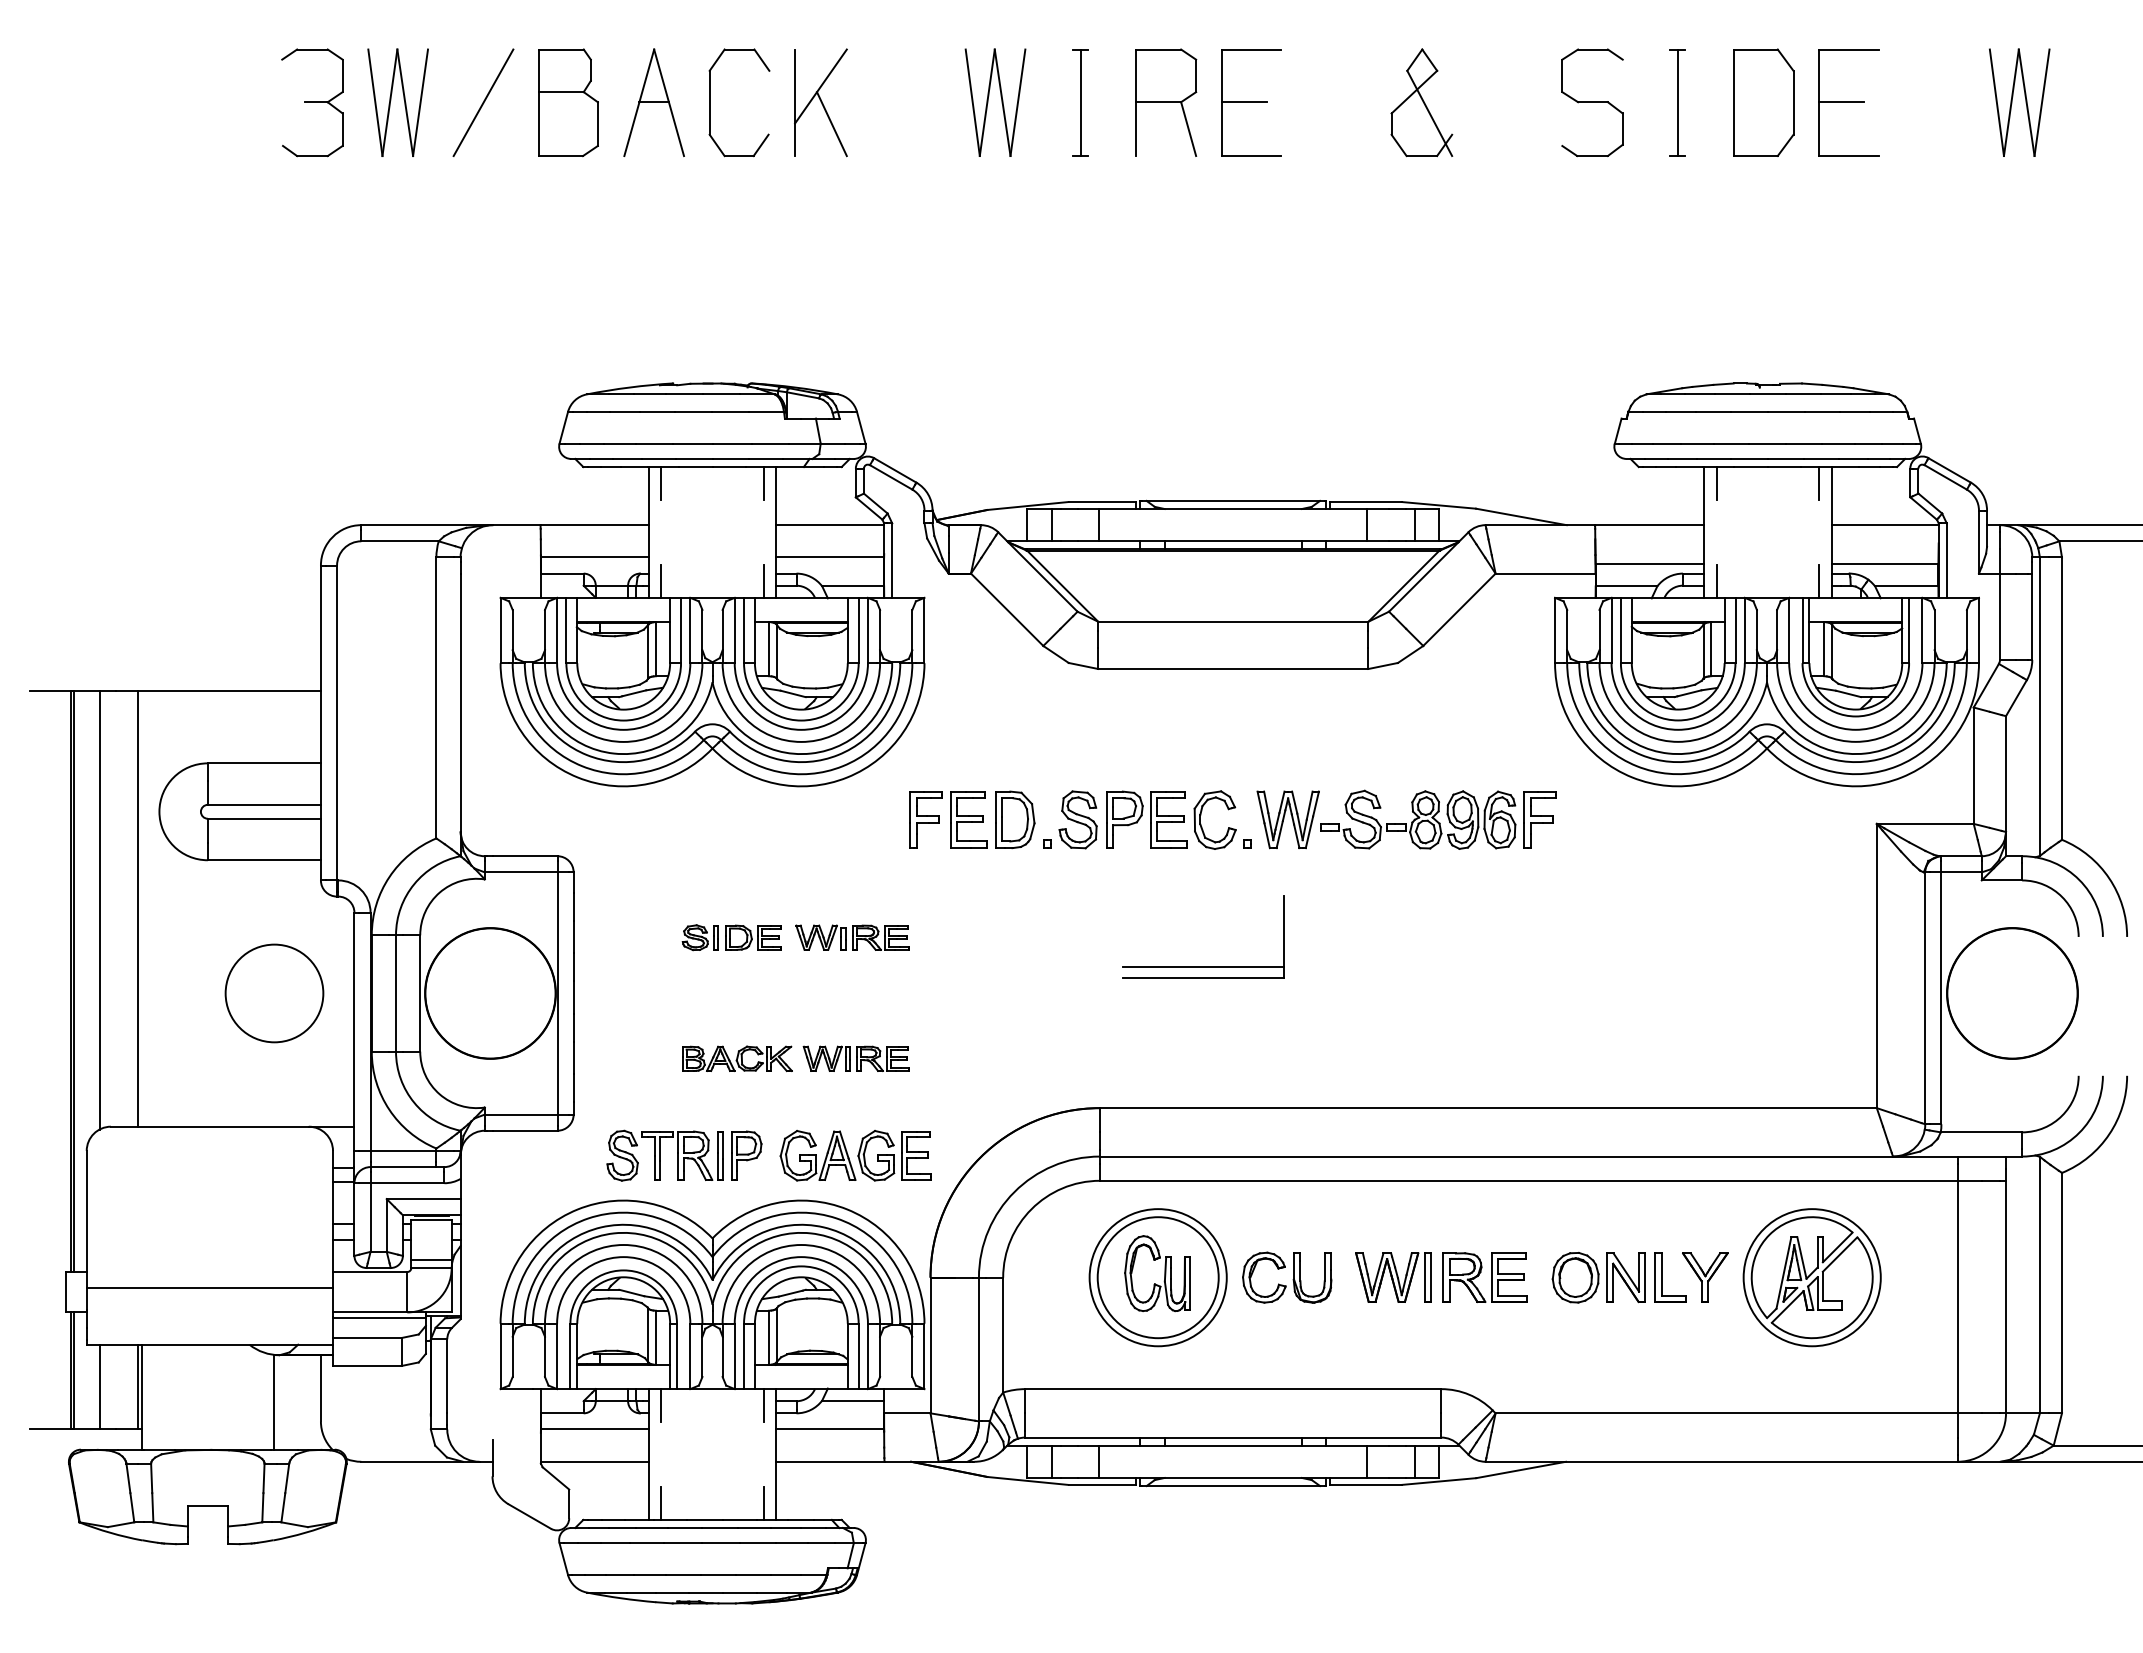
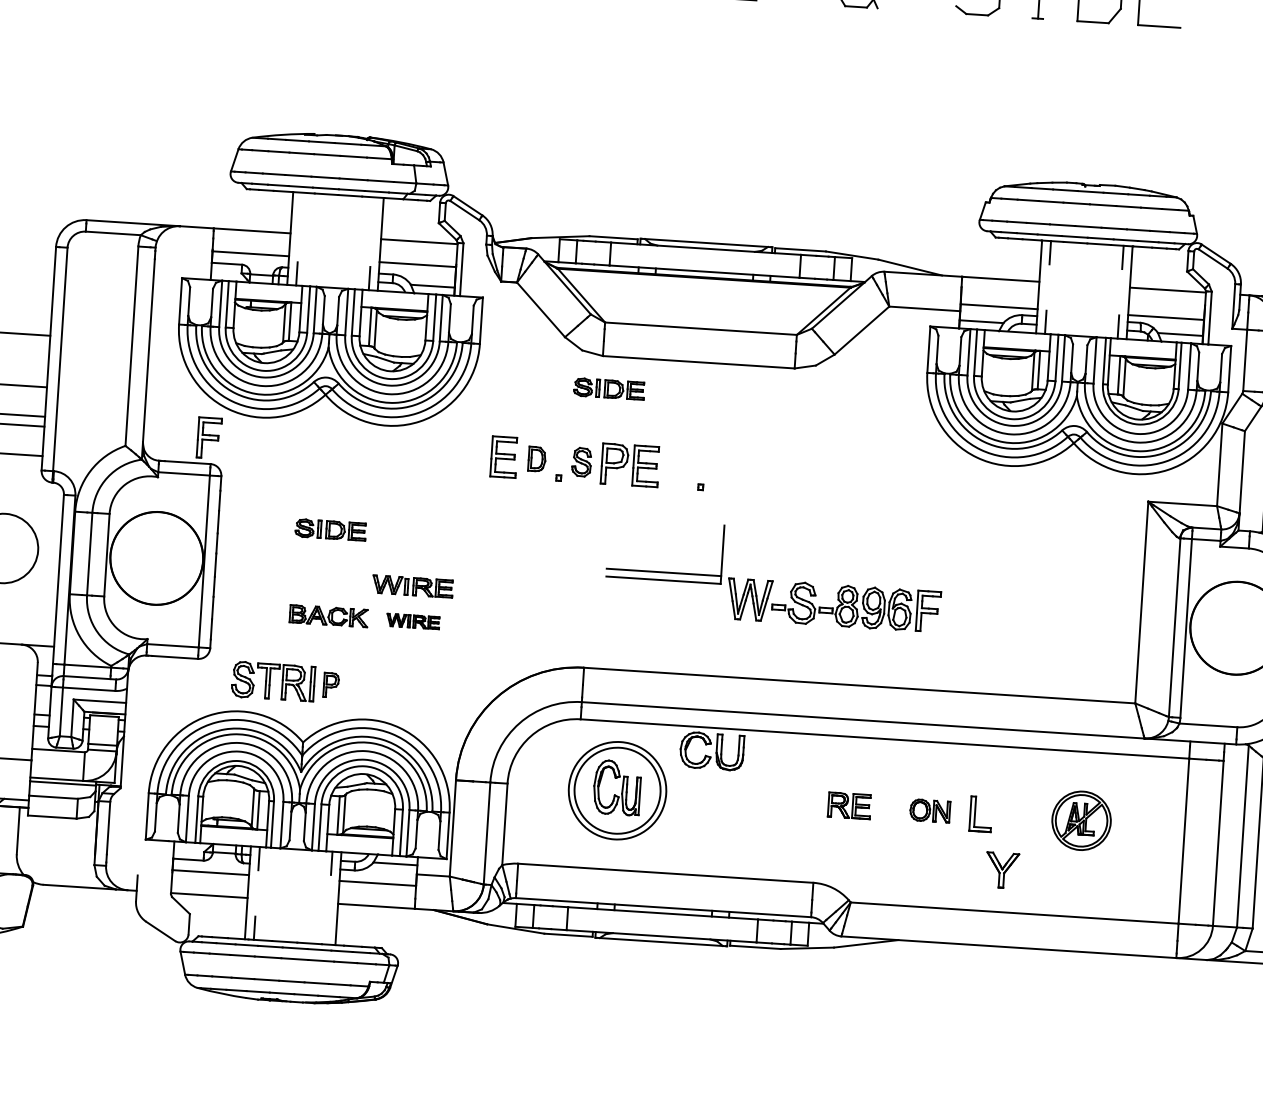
line: (661, 483) -> (301, 204), removed
line: (763, 483) -> (373, 209), removed
part: (1109, 714) -> (608, 388), added
part: (1201, 815) -> (669, 464), removed
part: (925, 819) -> (208, 437), moved
part: (1015, 819) -> (537, 459), size x0.6
part: (1077, 819) -> (581, 461), size x0.7
part: (1406, 819) -> (833, 605), moved
part: (852, 937) -> (412, 586), moved
part: (855, 1058) -> (412, 621), size x0.7
part: (746, 1155) -> (331, 685), size x0.7
part: (855, 1155) -> (408, 690), removed
part: (1287, 1277) -> (712, 751), moved
part: (1393, 1277) -> (784, 801), removed
part: (1484, 1277) -> (849, 805), size x0.7
part: (1598, 1277) -> (930, 810), size x0.6
part: (1705, 1277) -> (1002, 870), moved
part: (1811, 1277) -> (1081, 820), size x0.6
line: (763, 1503) -> (327, 932), removed

